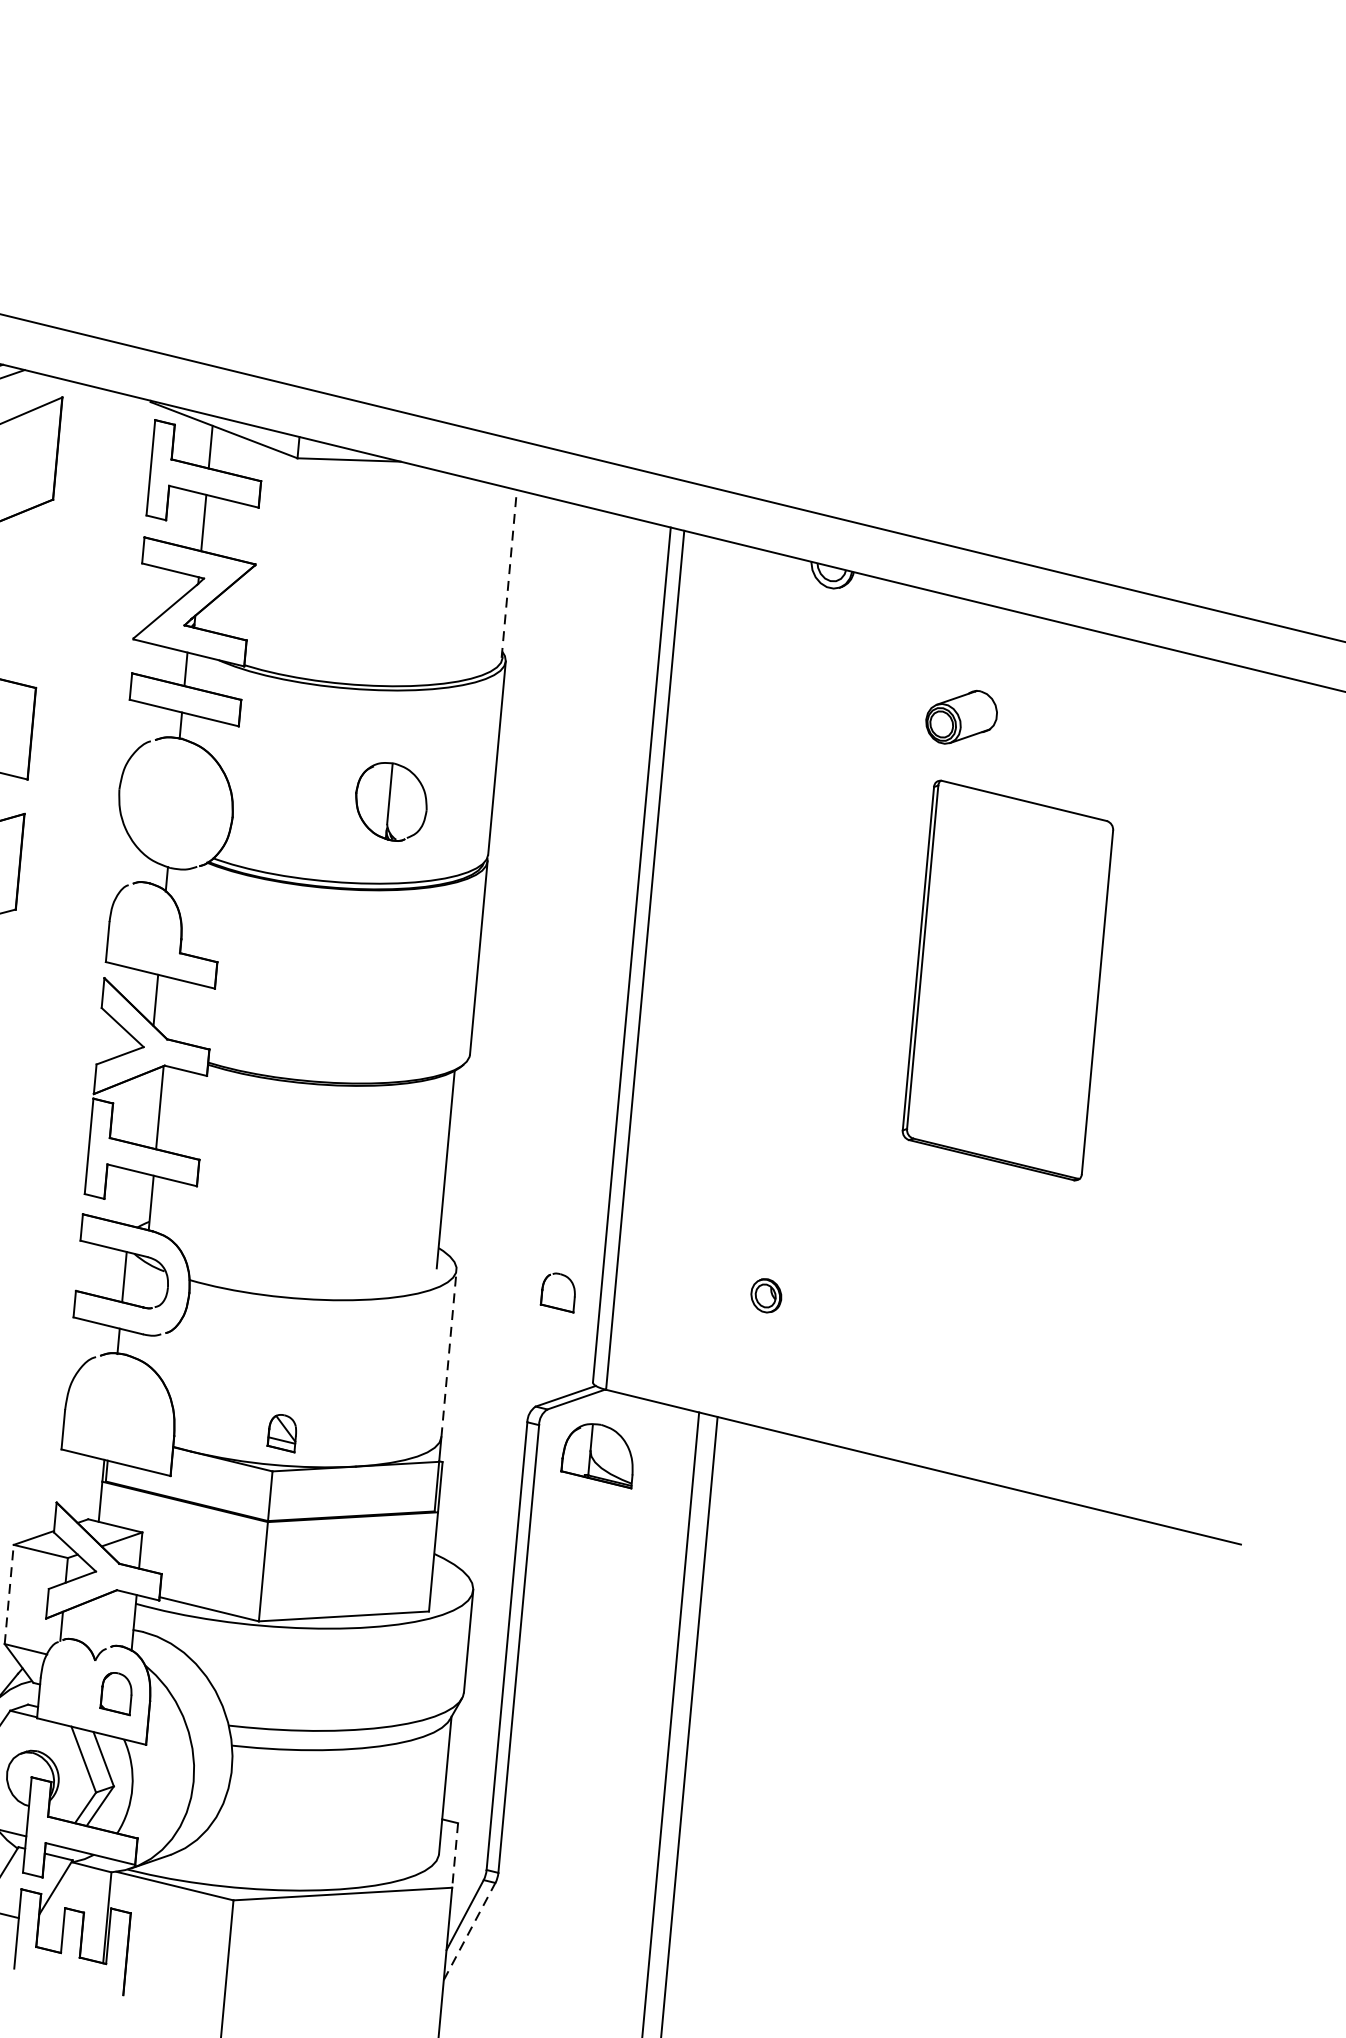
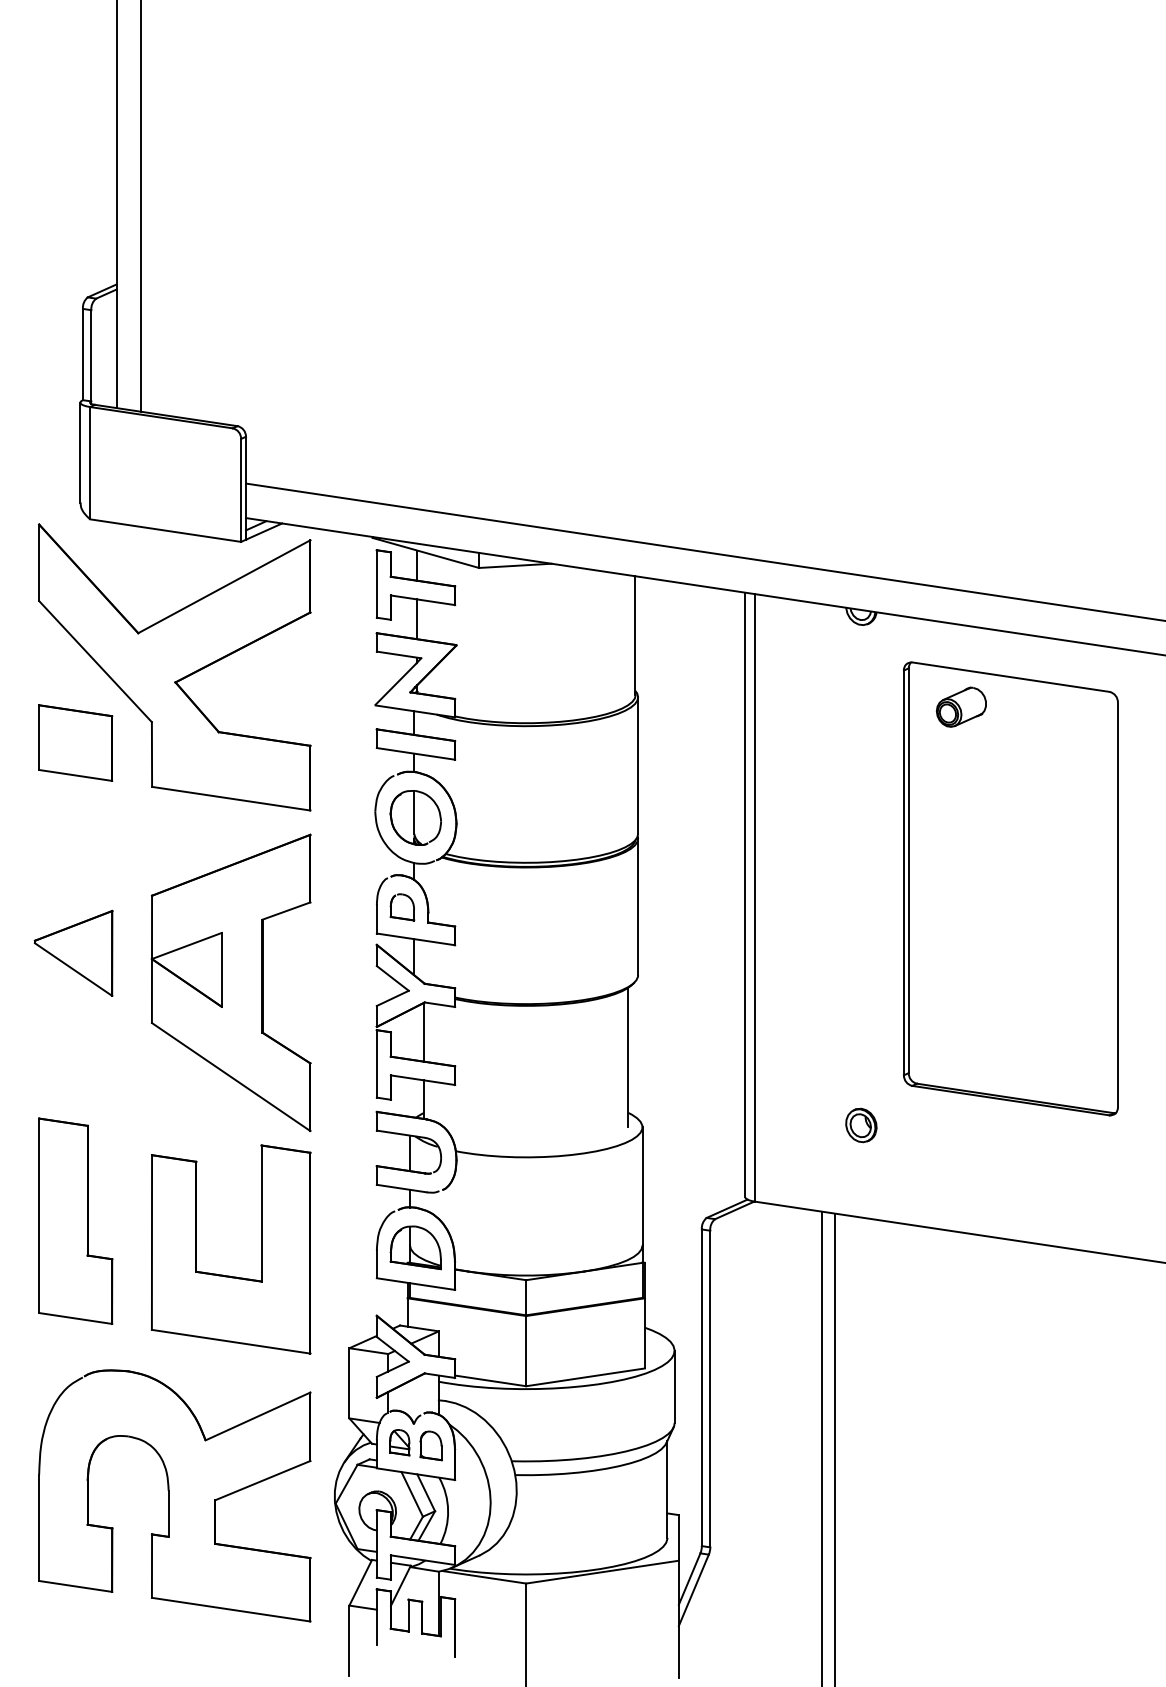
line: (509, 573) -> (635, 635), dashed -> solid
part: (390, 801) -> (415, 817), moved
part: (1007, 979) -> (1010, 888), size x1.67
part: (558, 1292) -> (402, 907), moved
part: (766, 1295) -> (861, 1125), size x1.43
line: (449, 1352) -> (642, 1185), dashed -> solid
part: (282, 1432) -> (399, 1442), moved
part: (598, 1454) -> (415, 1247), moved
line: (9, 1593) -> (349, 1382), dashed -> solid
line: (454, 1854) -> (678, 1537), dashed -> solid
line: (469, 1931) -> (693, 1590), dashed -> solid

